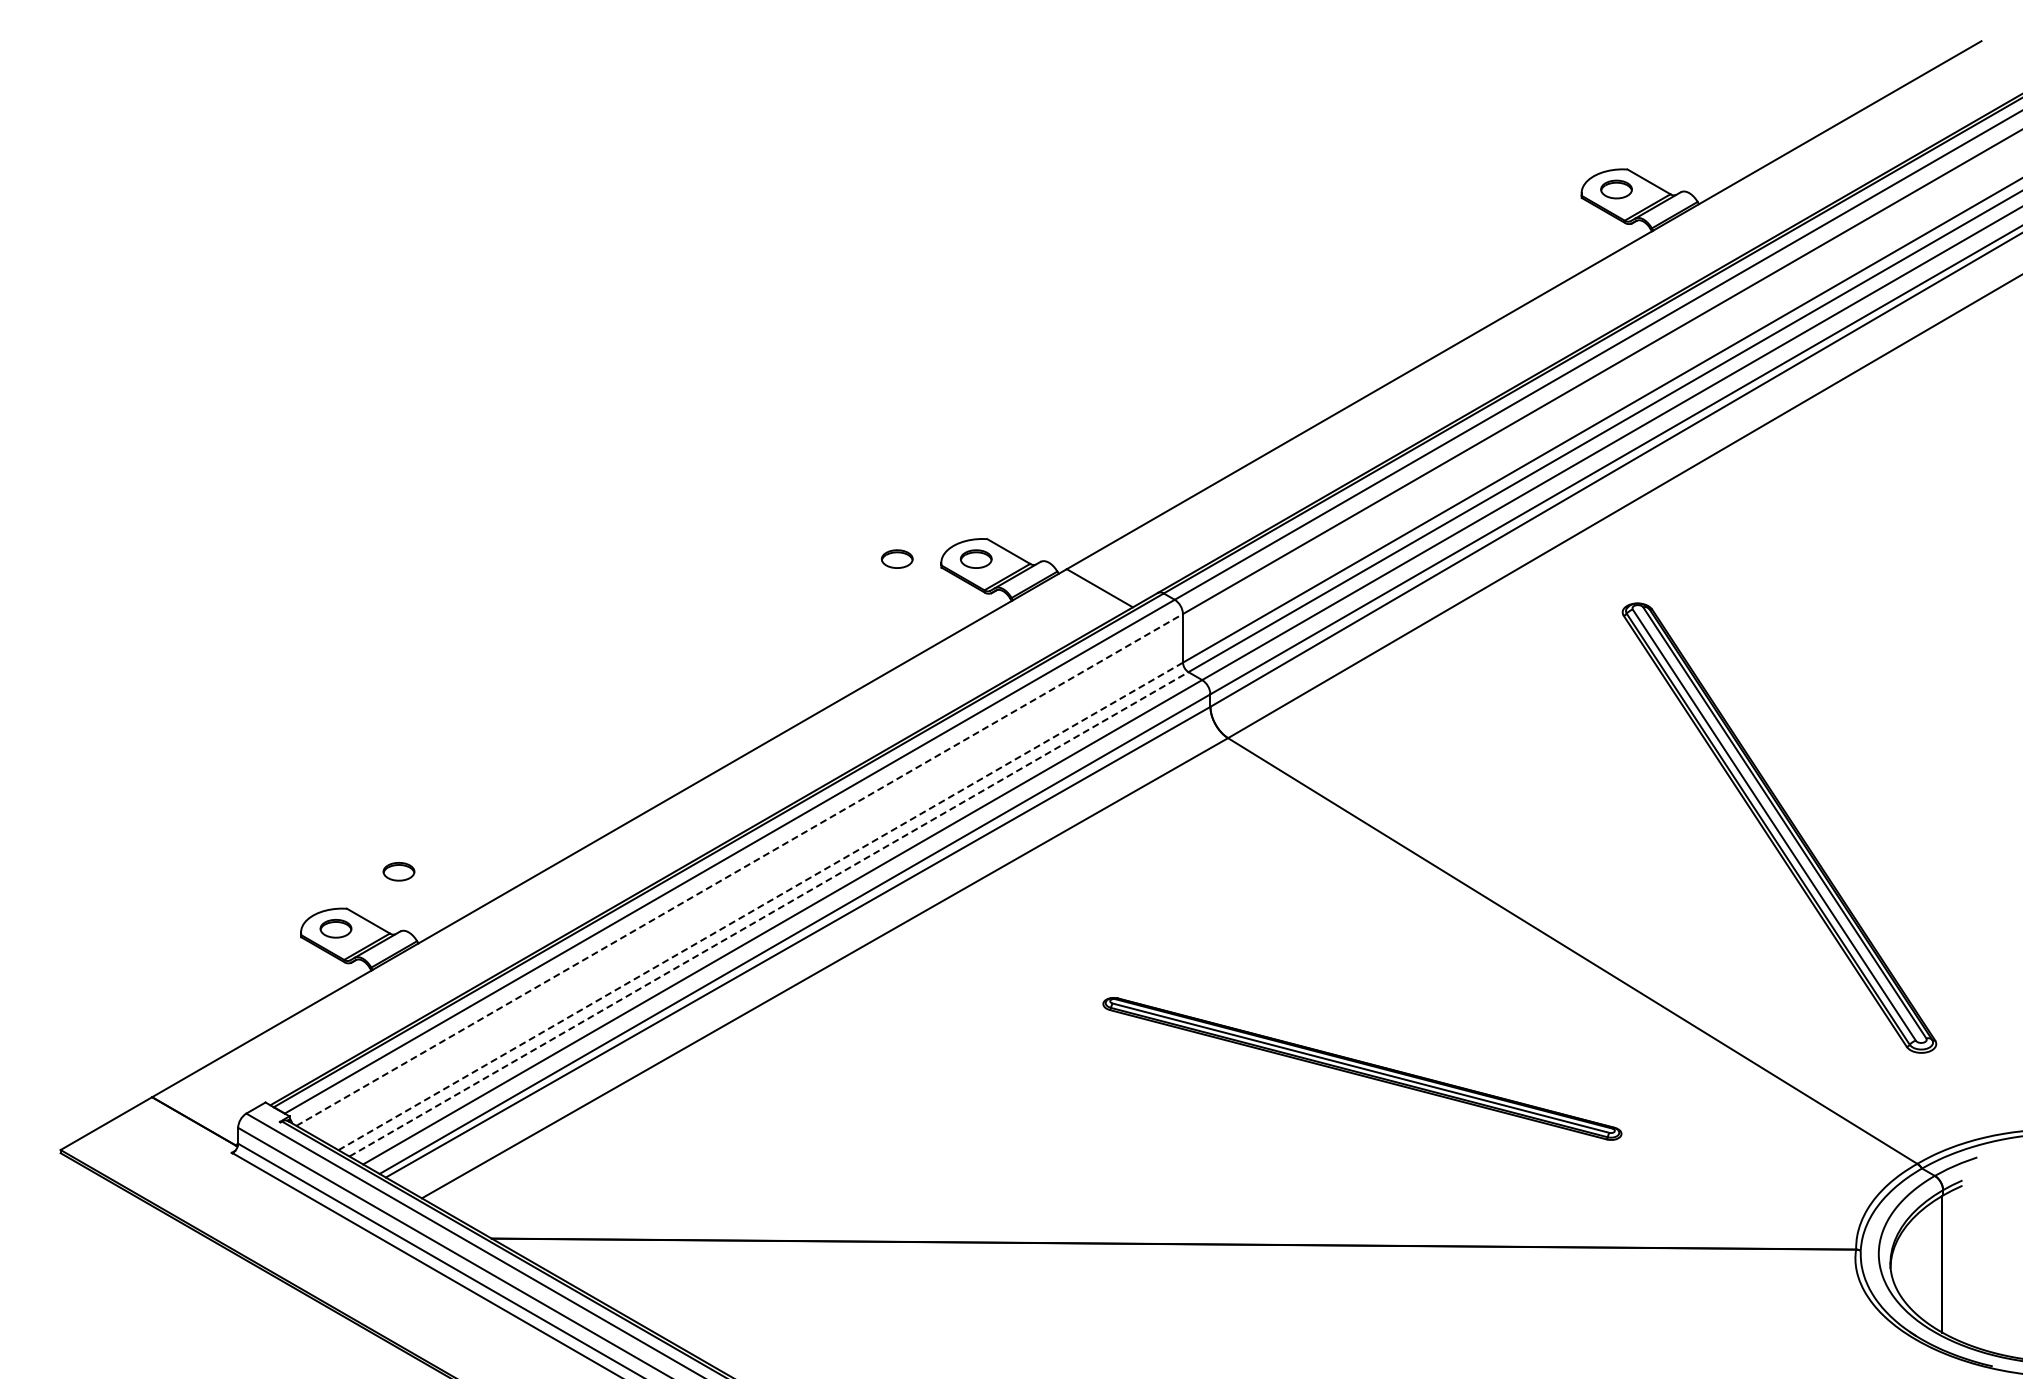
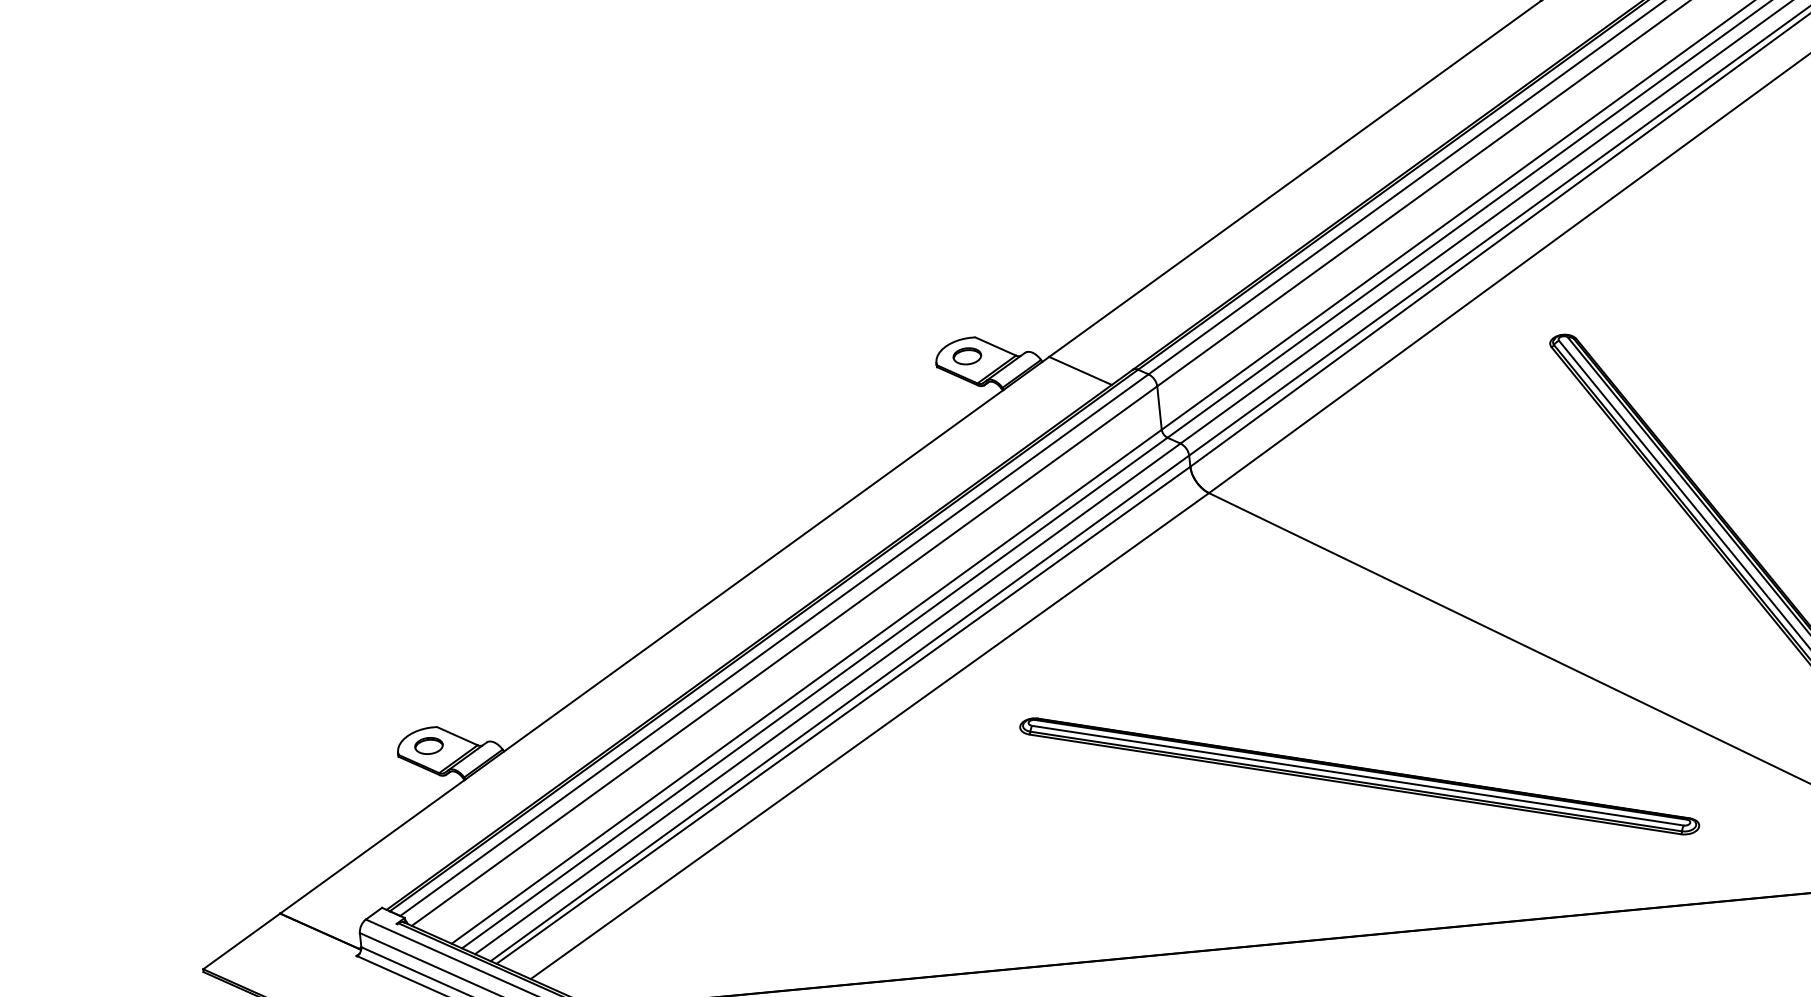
part: (897, 558) -> (896, 363), removed
line: (739, 869) -> (784, 655), dashed -> solid
part: (398, 871) -> (479, 689), removed
line: (760, 906) -> (806, 686), dashed -> solid
line: (769, 914) -> (815, 693), dashed -> solid
part: (1362, 1068) -> (1359, 776), size x1.43

